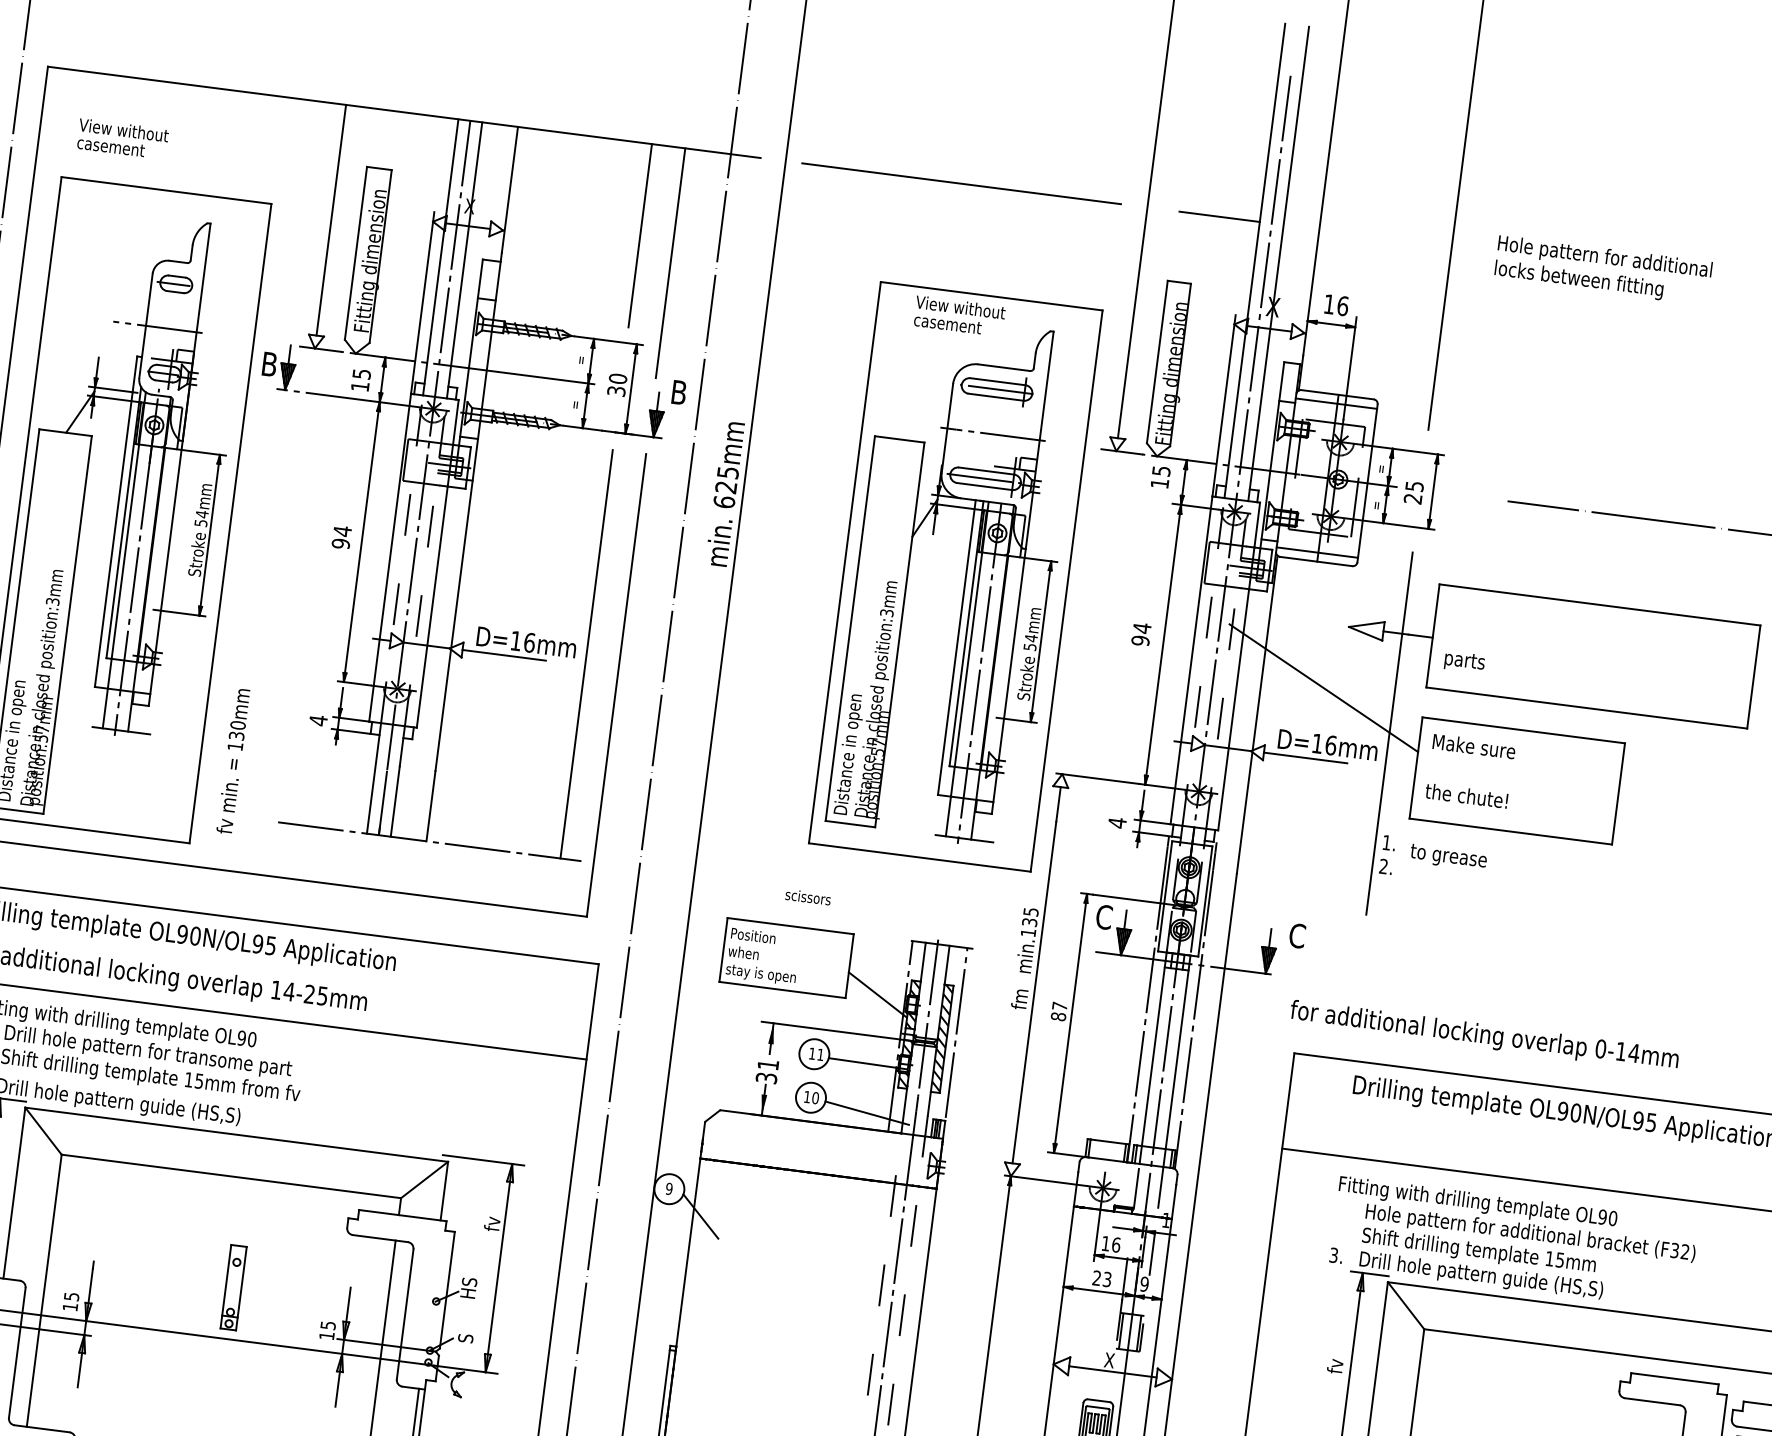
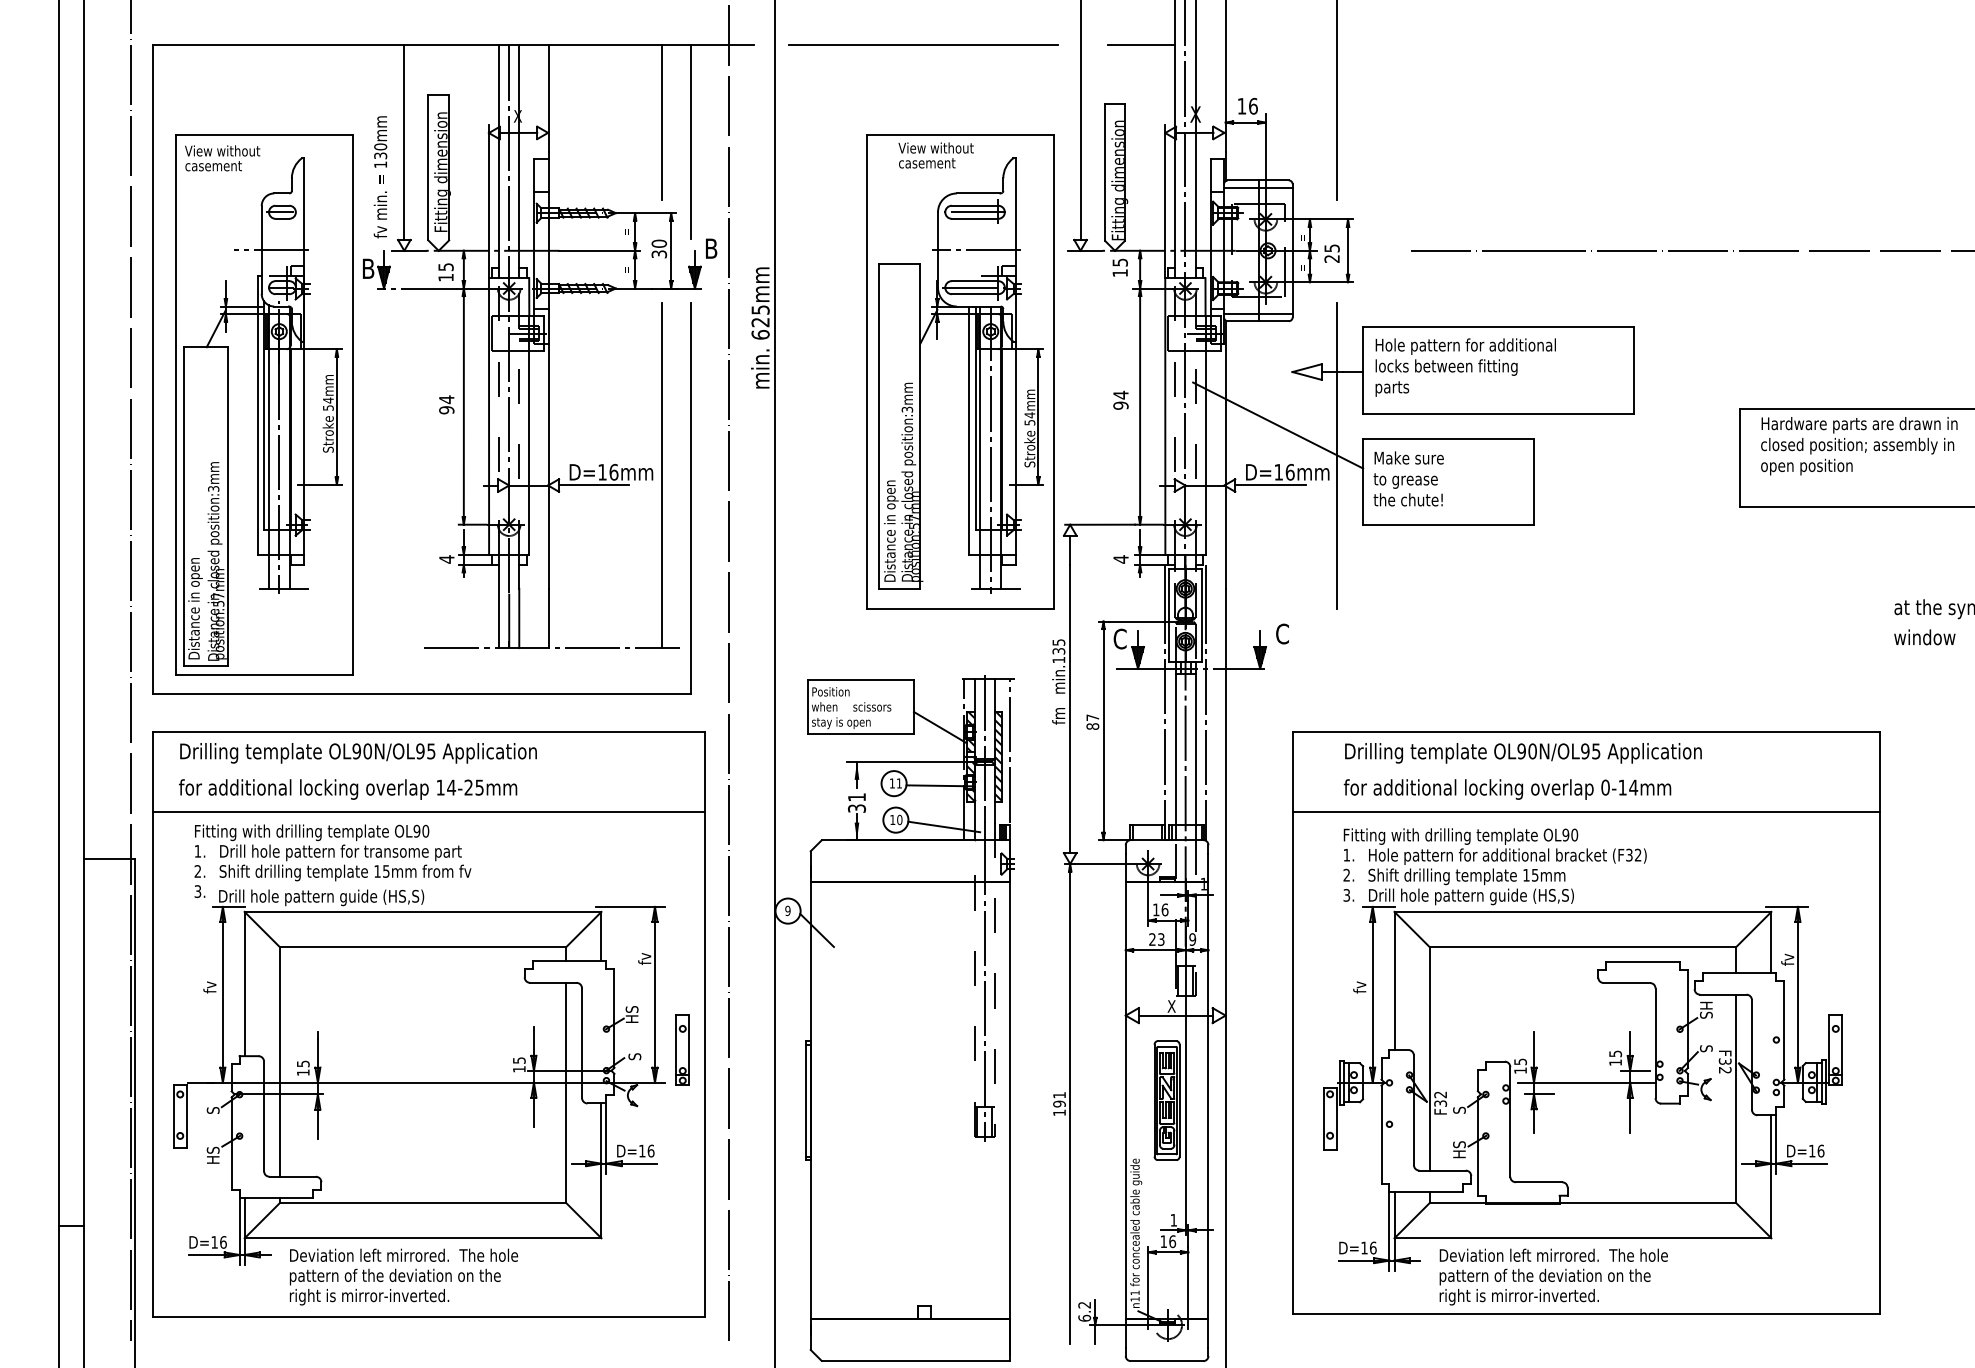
text: (122, 139) -> (222, 158), moved
text: (1603, 269) -> (1465, 356), moved
text: (233, 761) -> (380, 177), moved
text: (1387, 855) -> (1348, 865), moved
text: (1448, 857) -> (1405, 480), moved
text: (808, 896) -> (872, 706), moved
text: (1484, 1036) -> (1507, 789), moved
part: (233, 1286) -> (682, 1049), moved

